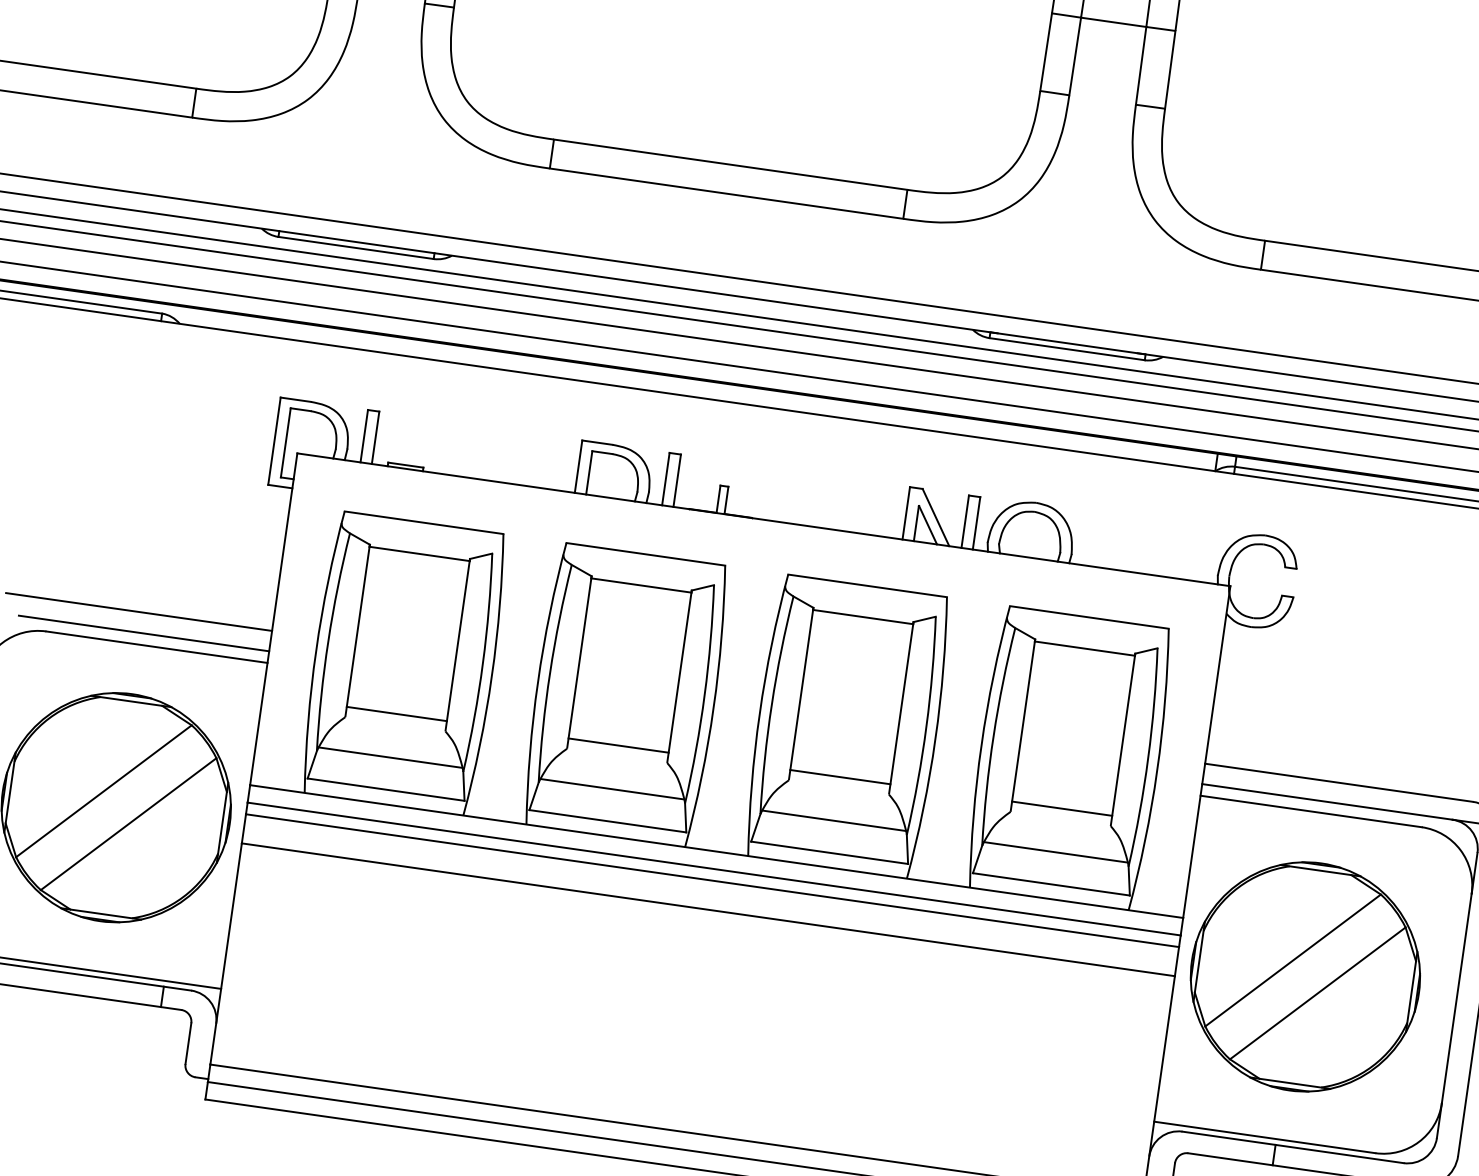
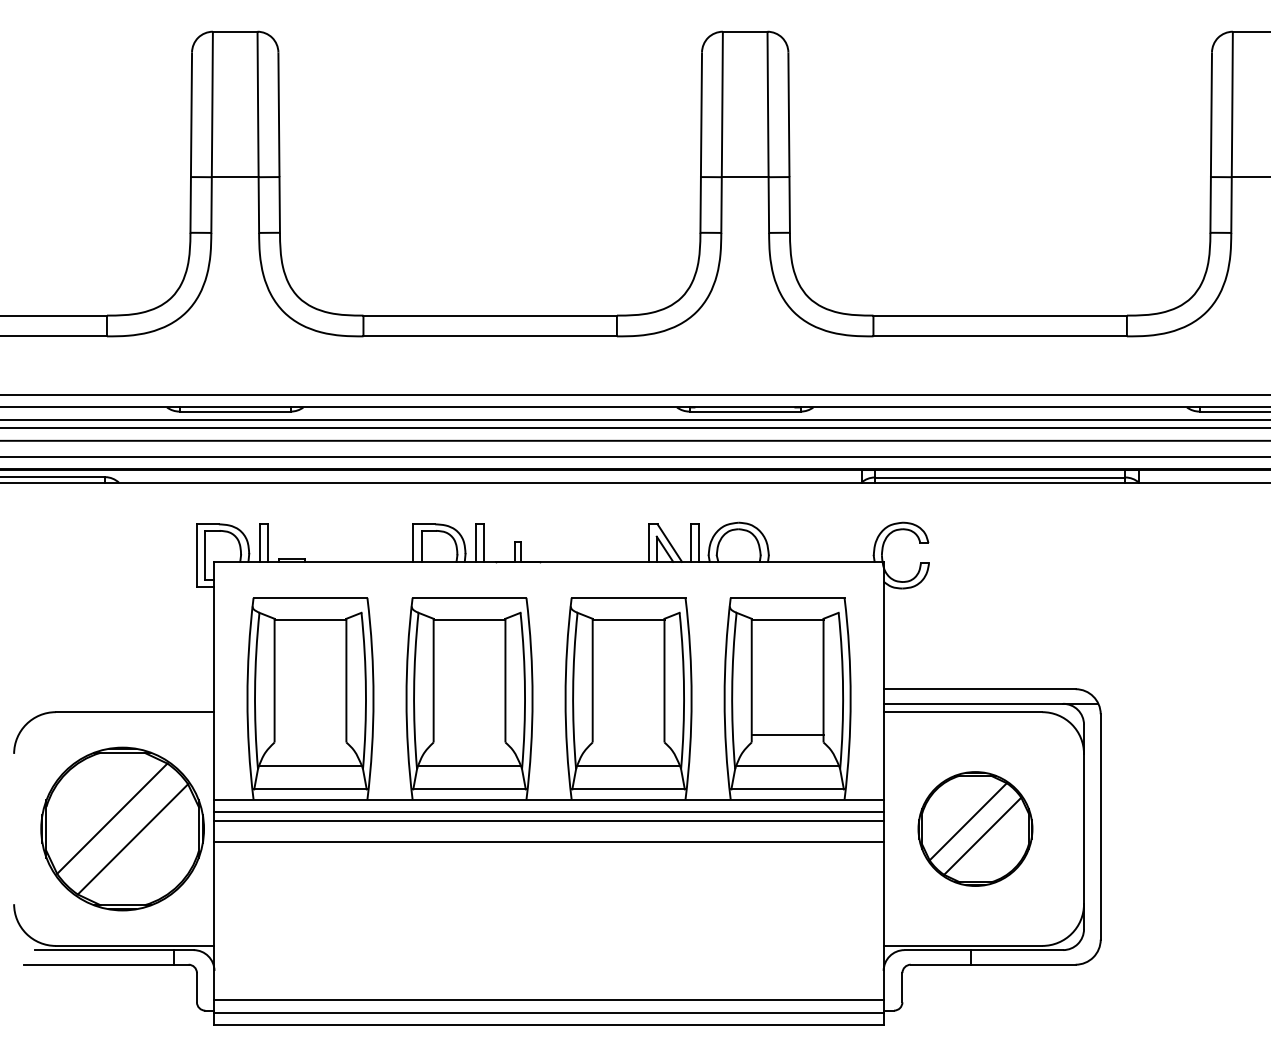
line: (138, 612) -> (118, 689), removed
line: (143, 633) -> (124, 703), removed
line: (396, 714) -> (310, 735), removed
line: (618, 746) -> (469, 735), removed
line: (840, 777) -> (628, 735), removed
part: (1305, 976) -> (975, 828), size x0.7

